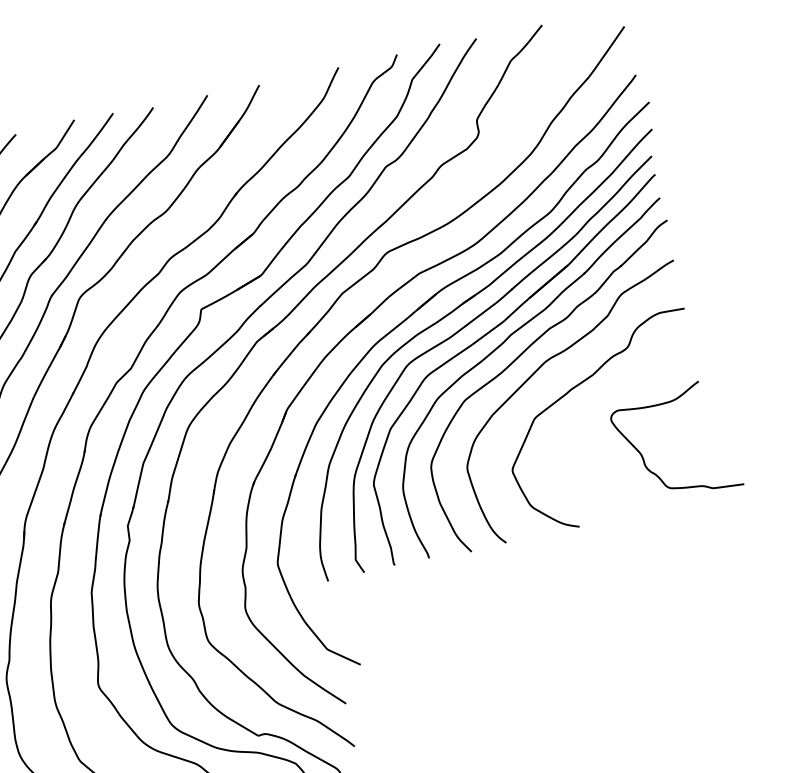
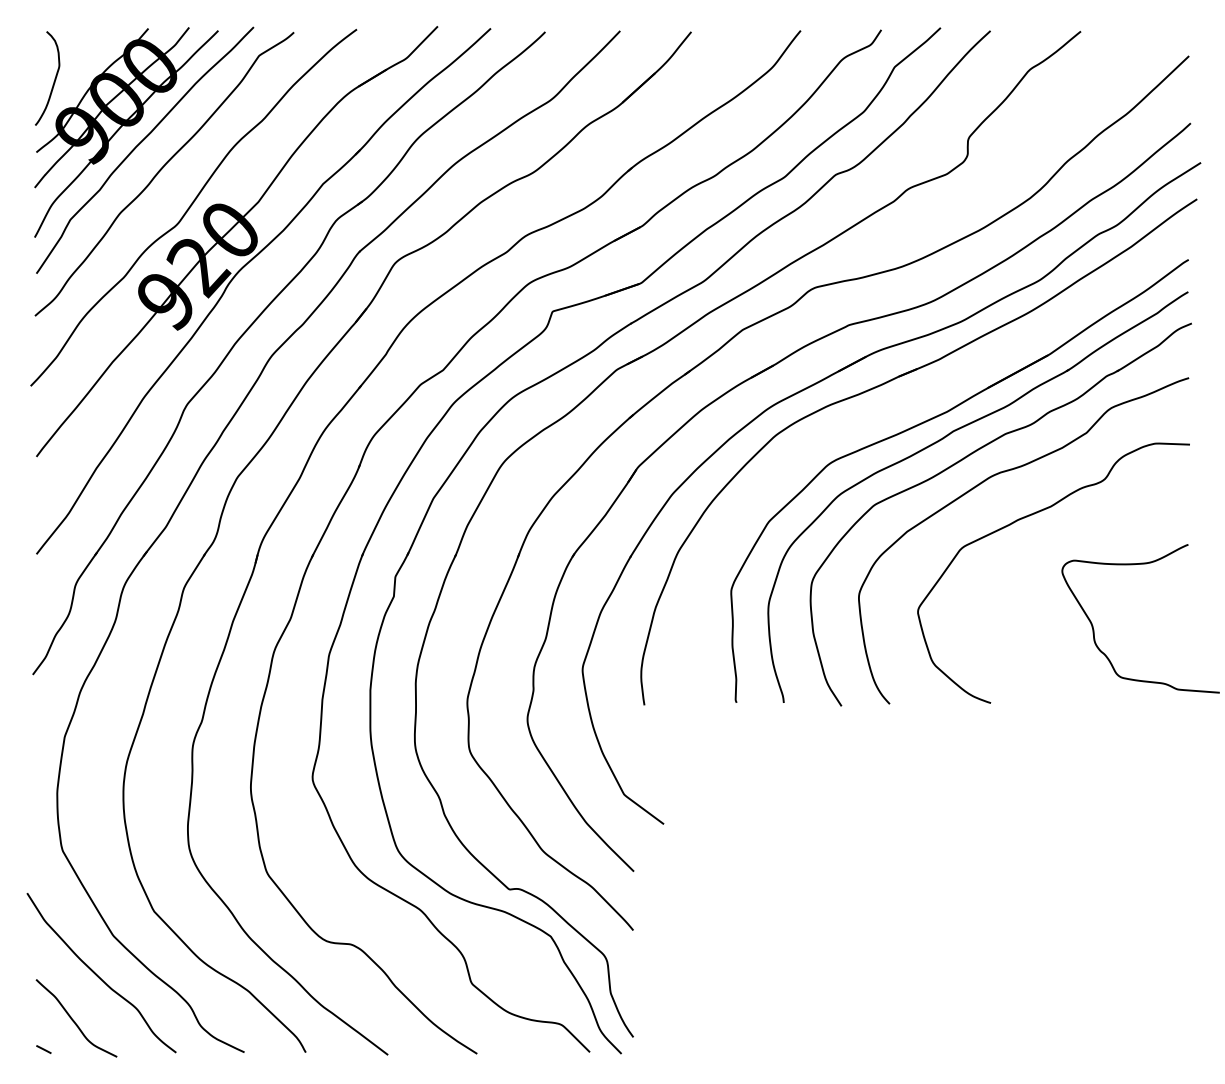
part: (471, 323) -> (904, 404), removed

